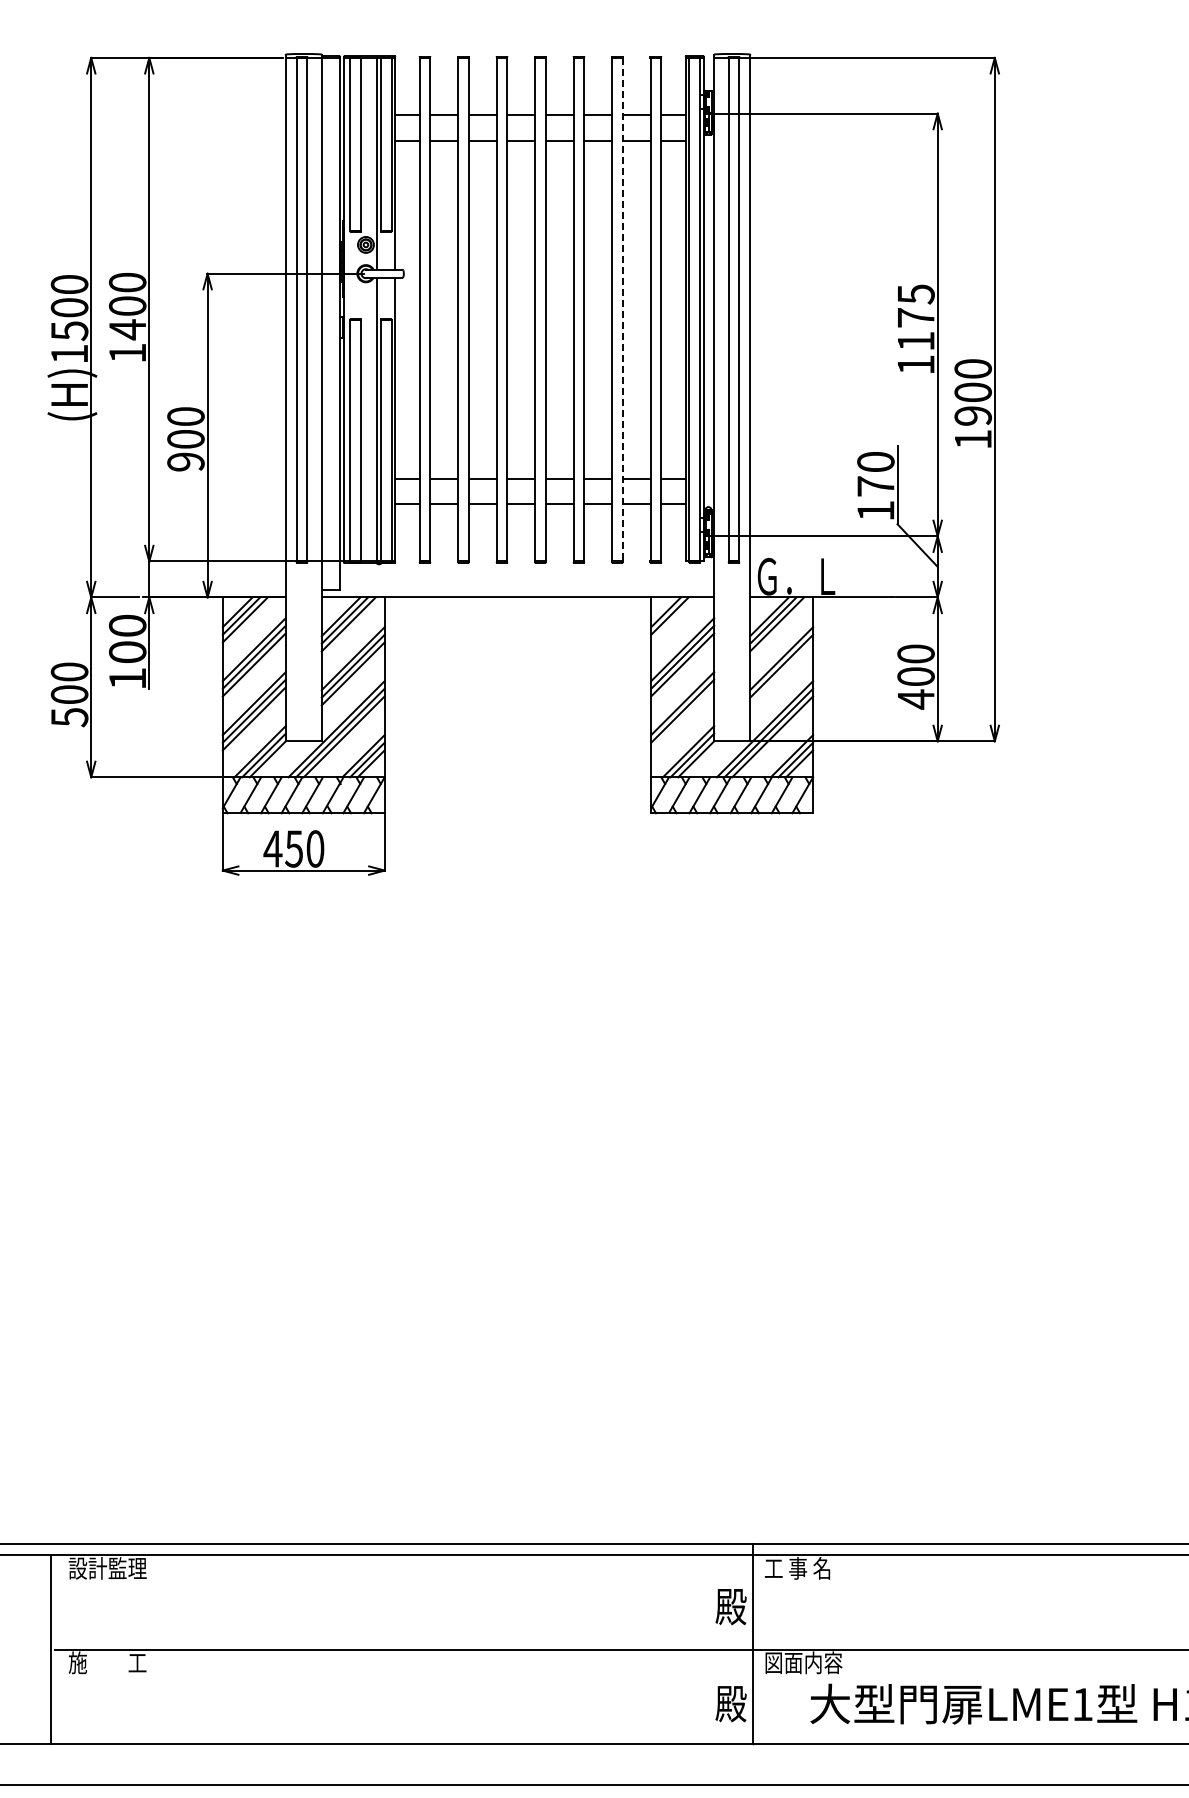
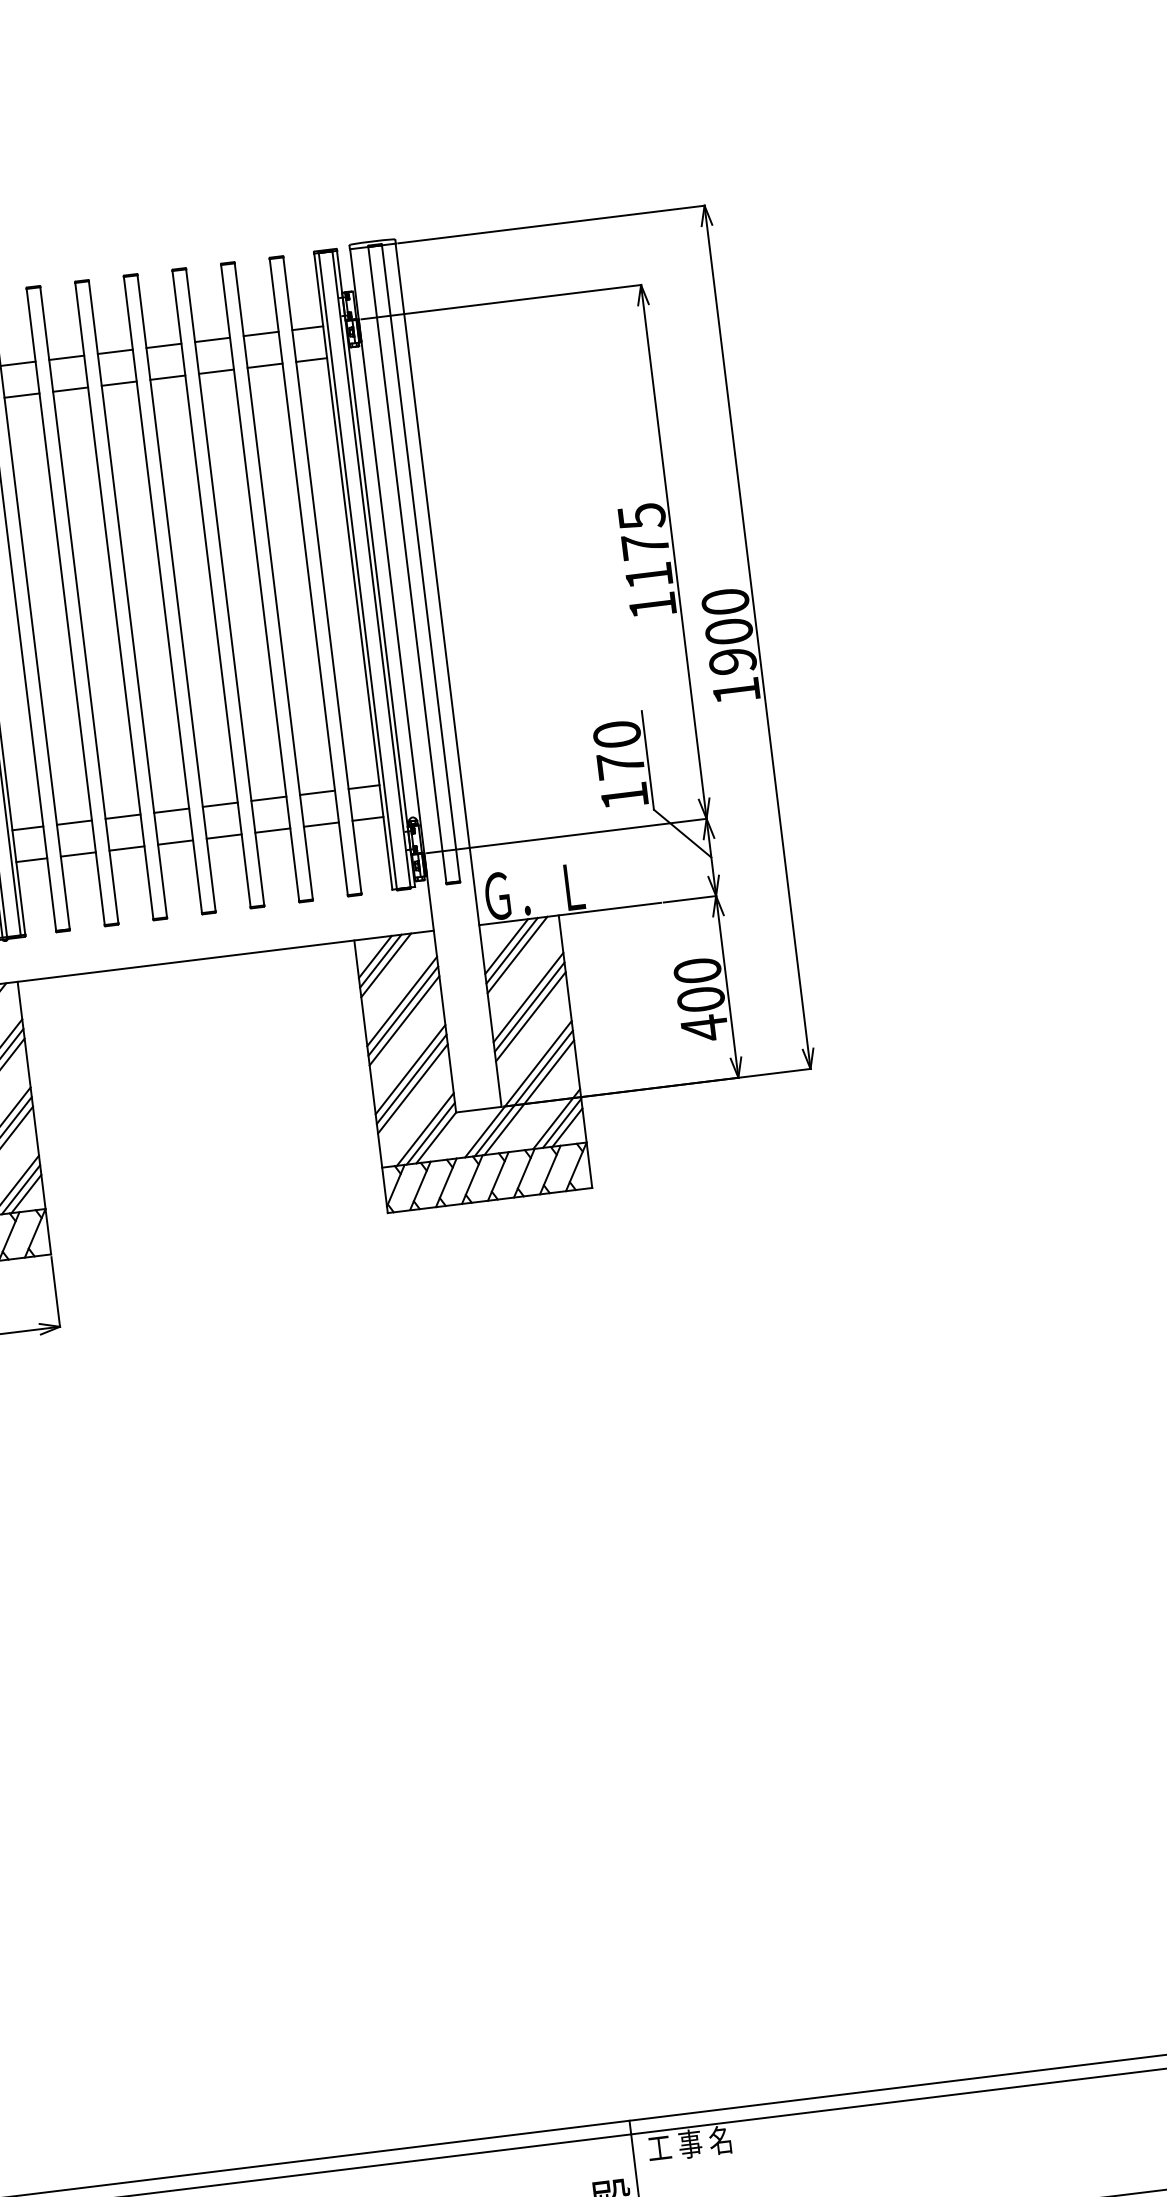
line: (622, 309) -> (273, 581), dashed -> solid
line: (673, 619) -> (385, 964), added
line: (781, 673) -> (530, 1016), added
line: (682, 718) -> (412, 1088), added

